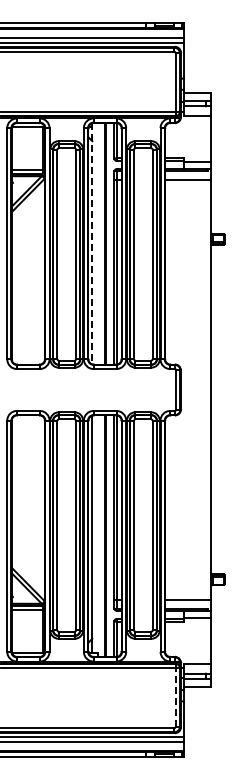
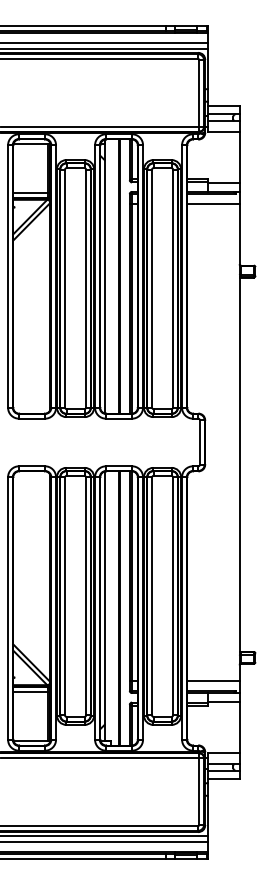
line: (92, 243) -> (104, 276), dashed -> solid
line: (175, 696) -> (199, 790), dashed -> solid

